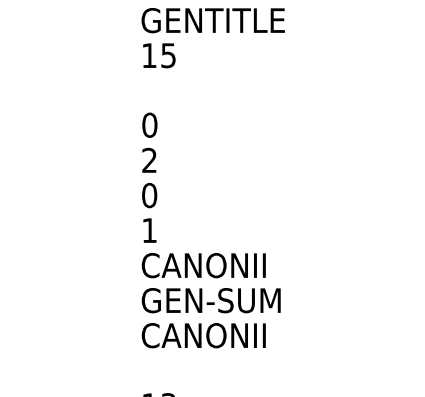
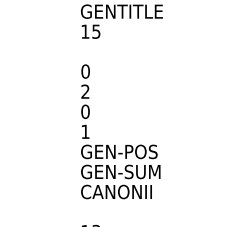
text: (214, 264) -> (122, 151), CANONII -> GEN-POS

